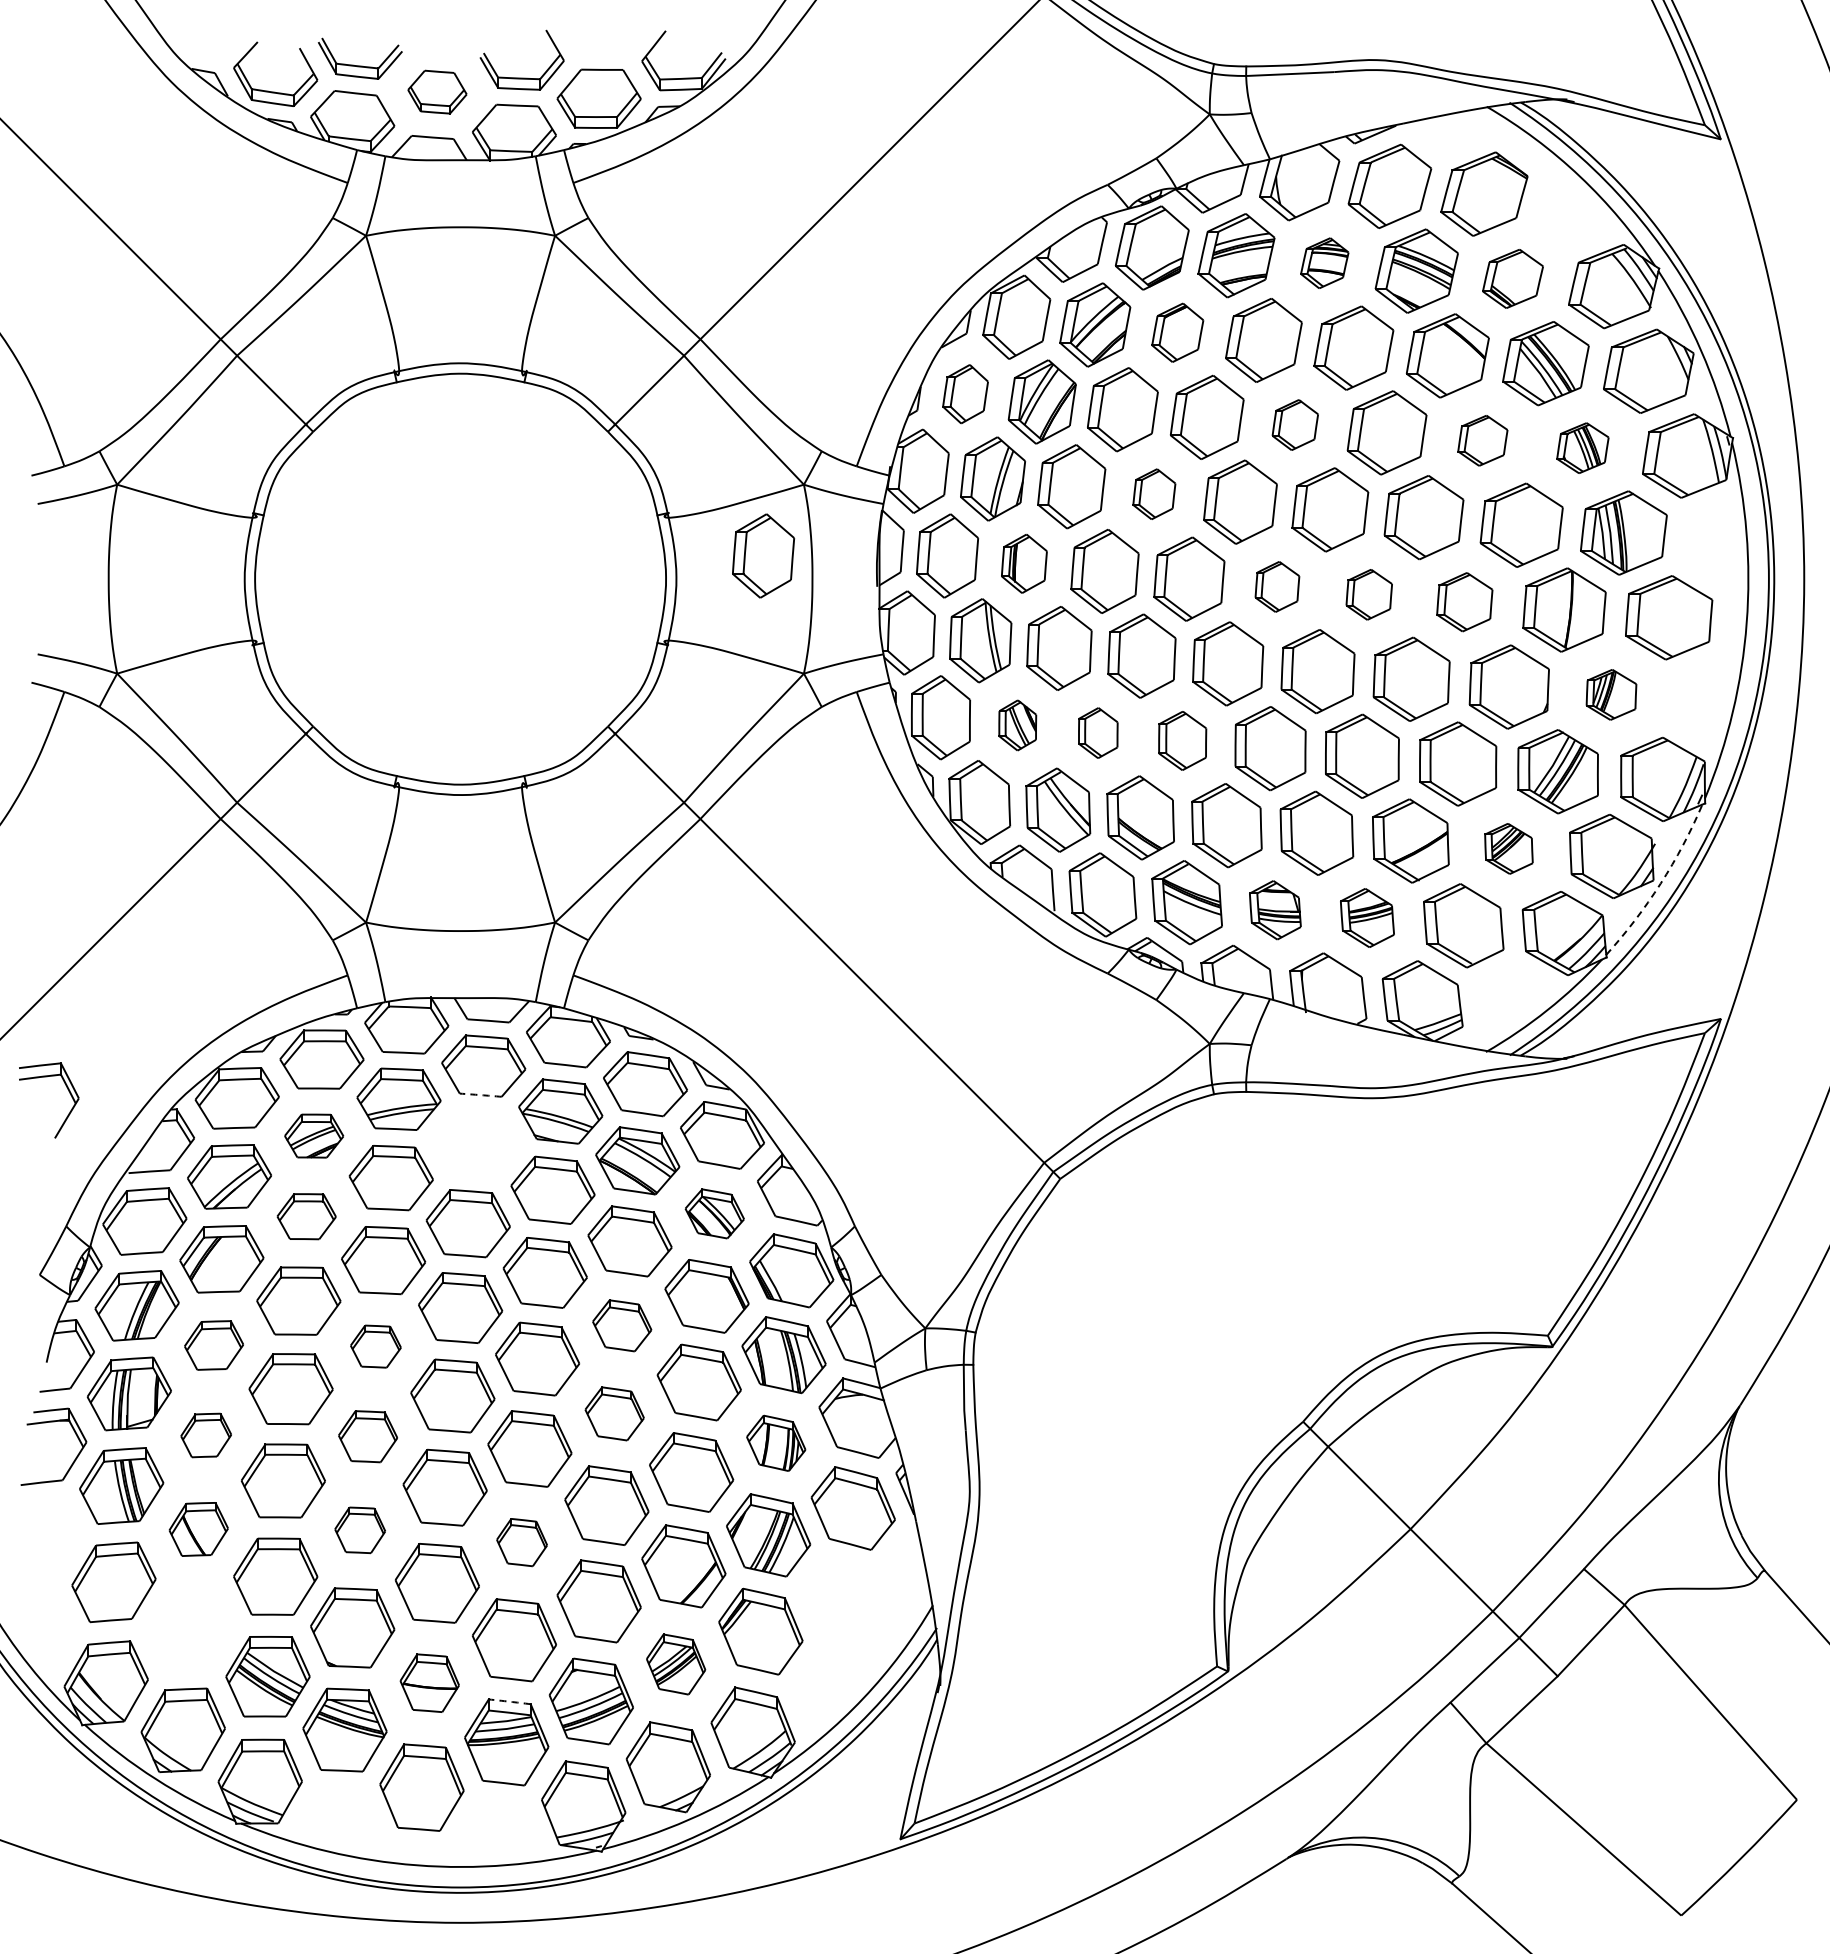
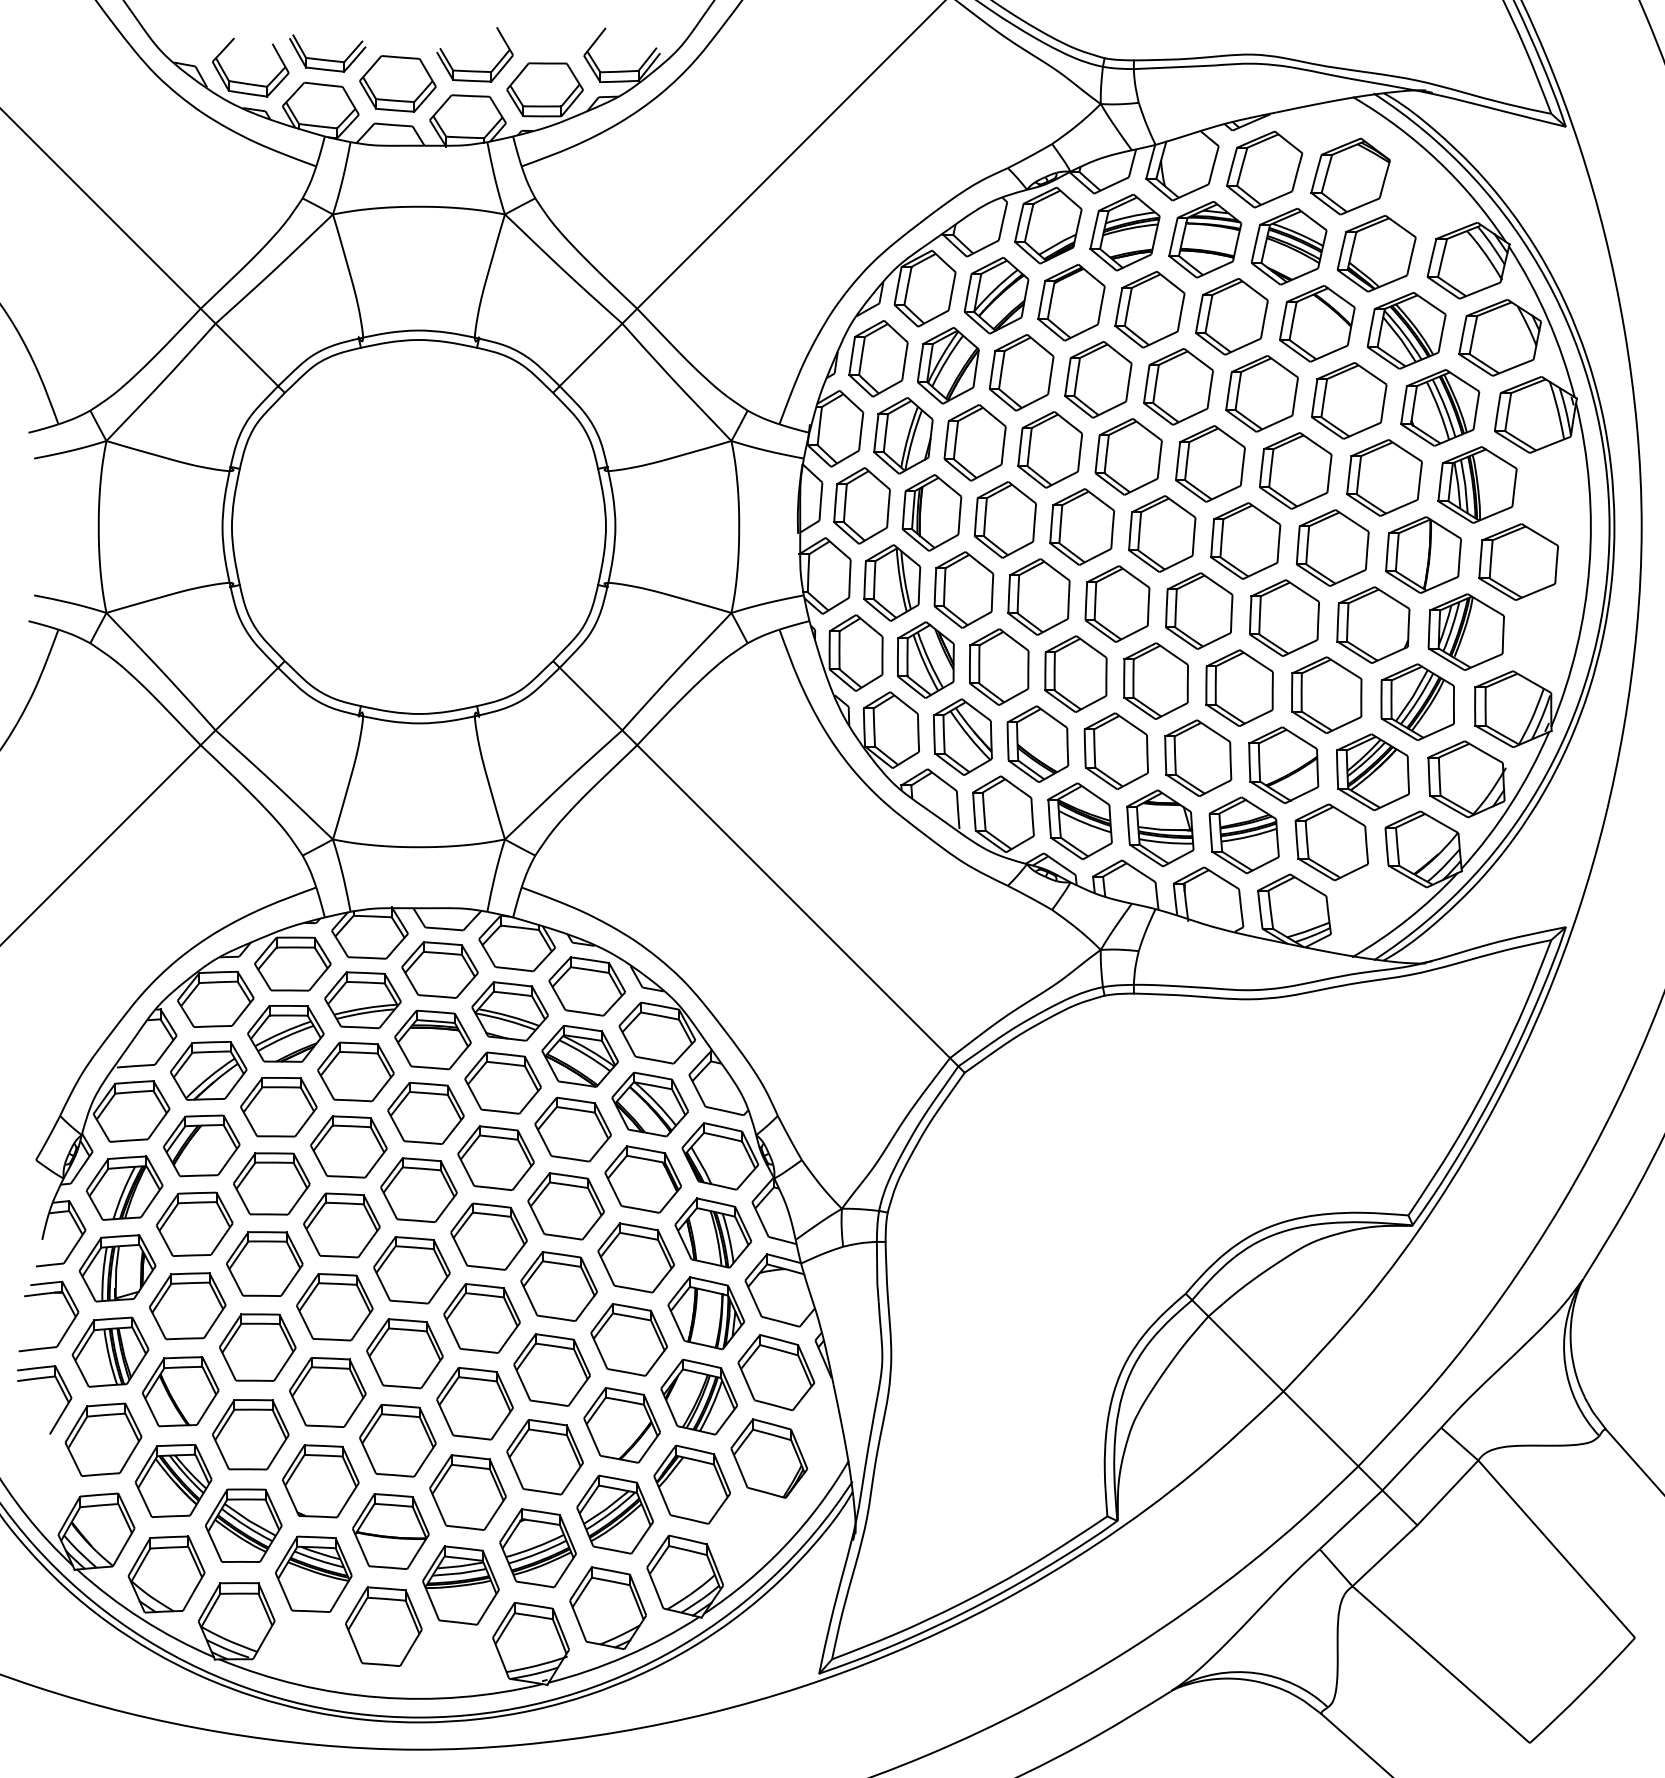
part: (437, 91) -> (397, 83), size x1.43
part: (1324, 262) -> (1205, 238), size x1.67
part: (1512, 278) -> (1376, 253), size x1.43
part: (1177, 332) -> (1071, 302), size x1.43
part: (965, 393) -> (878, 358), size x1.43
part: (1295, 424) -> (1178, 386), size x1.67
part: (1482, 440) -> (1348, 400), size x1.67
part: (1582, 447) -> (1439, 407), size x1.67
part: (1154, 493) -> (1050, 449), size x1.67
part: (763, 555) -> (694, 505), removed
part: (1024, 563) -> (932, 512), size x1.43
part: (1277, 586) -> (1162, 533), size x1.67
part: (1369, 594) -> (1246, 540), size x1.67
part: (1464, 601) -> (1332, 547), size x1.43
part: (1611, 694) -> (1466, 631), size x1.67
part: (1017, 725) -> (925, 660), size x1.67
part: (1098, 732) -> (999, 666), size x1.67
part: (1182, 740) -> (1075, 673), size x1.43
part: (1508, 848) -> (1372, 772), size x1.67
arc: (1660, 883) -> (1510, 803), dashed -> solid
part: (1275, 909) -> (1160, 827), size x1.43
part: (1367, 917) -> (1244, 834), size x1.43
part: (68, 1091) -> (62, 1391), moved
arc: (480, 1095) -> (437, 996), dashed -> solid
part: (313, 1135) -> (285, 1033), size x1.43
part: (475, 1142) -> (432, 1039), added
part: (714, 1213) -> (650, 1104), size x1.43
part: (306, 1216) -> (278, 1106), size x1.43
part: (621, 1325) -> (565, 1206), size x1.43
part: (213, 1345) -> (194, 1224), size x1.43
part: (375, 1346) -> (341, 1225), size x1.67
part: (614, 1413) -> (559, 1286), size x1.43
part: (205, 1435) -> (186, 1306), size x1.67
part: (367, 1436) -> (334, 1307), size x1.43
part: (775, 1443) -> (705, 1313), size x1.43
part: (198, 1529) -> (180, 1391), size x1.43
part: (359, 1530) -> (326, 1392), size x1.67
part: (521, 1542) -> (474, 1403), size x1.67
part: (845, 1602) -> (769, 1458), added
part: (190, 1627) -> (173, 1480), added
part: (675, 1664) -> (614, 1514), size x1.43
part: (429, 1683) -> (390, 1531), size x1.43
arc: (509, 1701) -> (463, 1548), dashed -> solid

